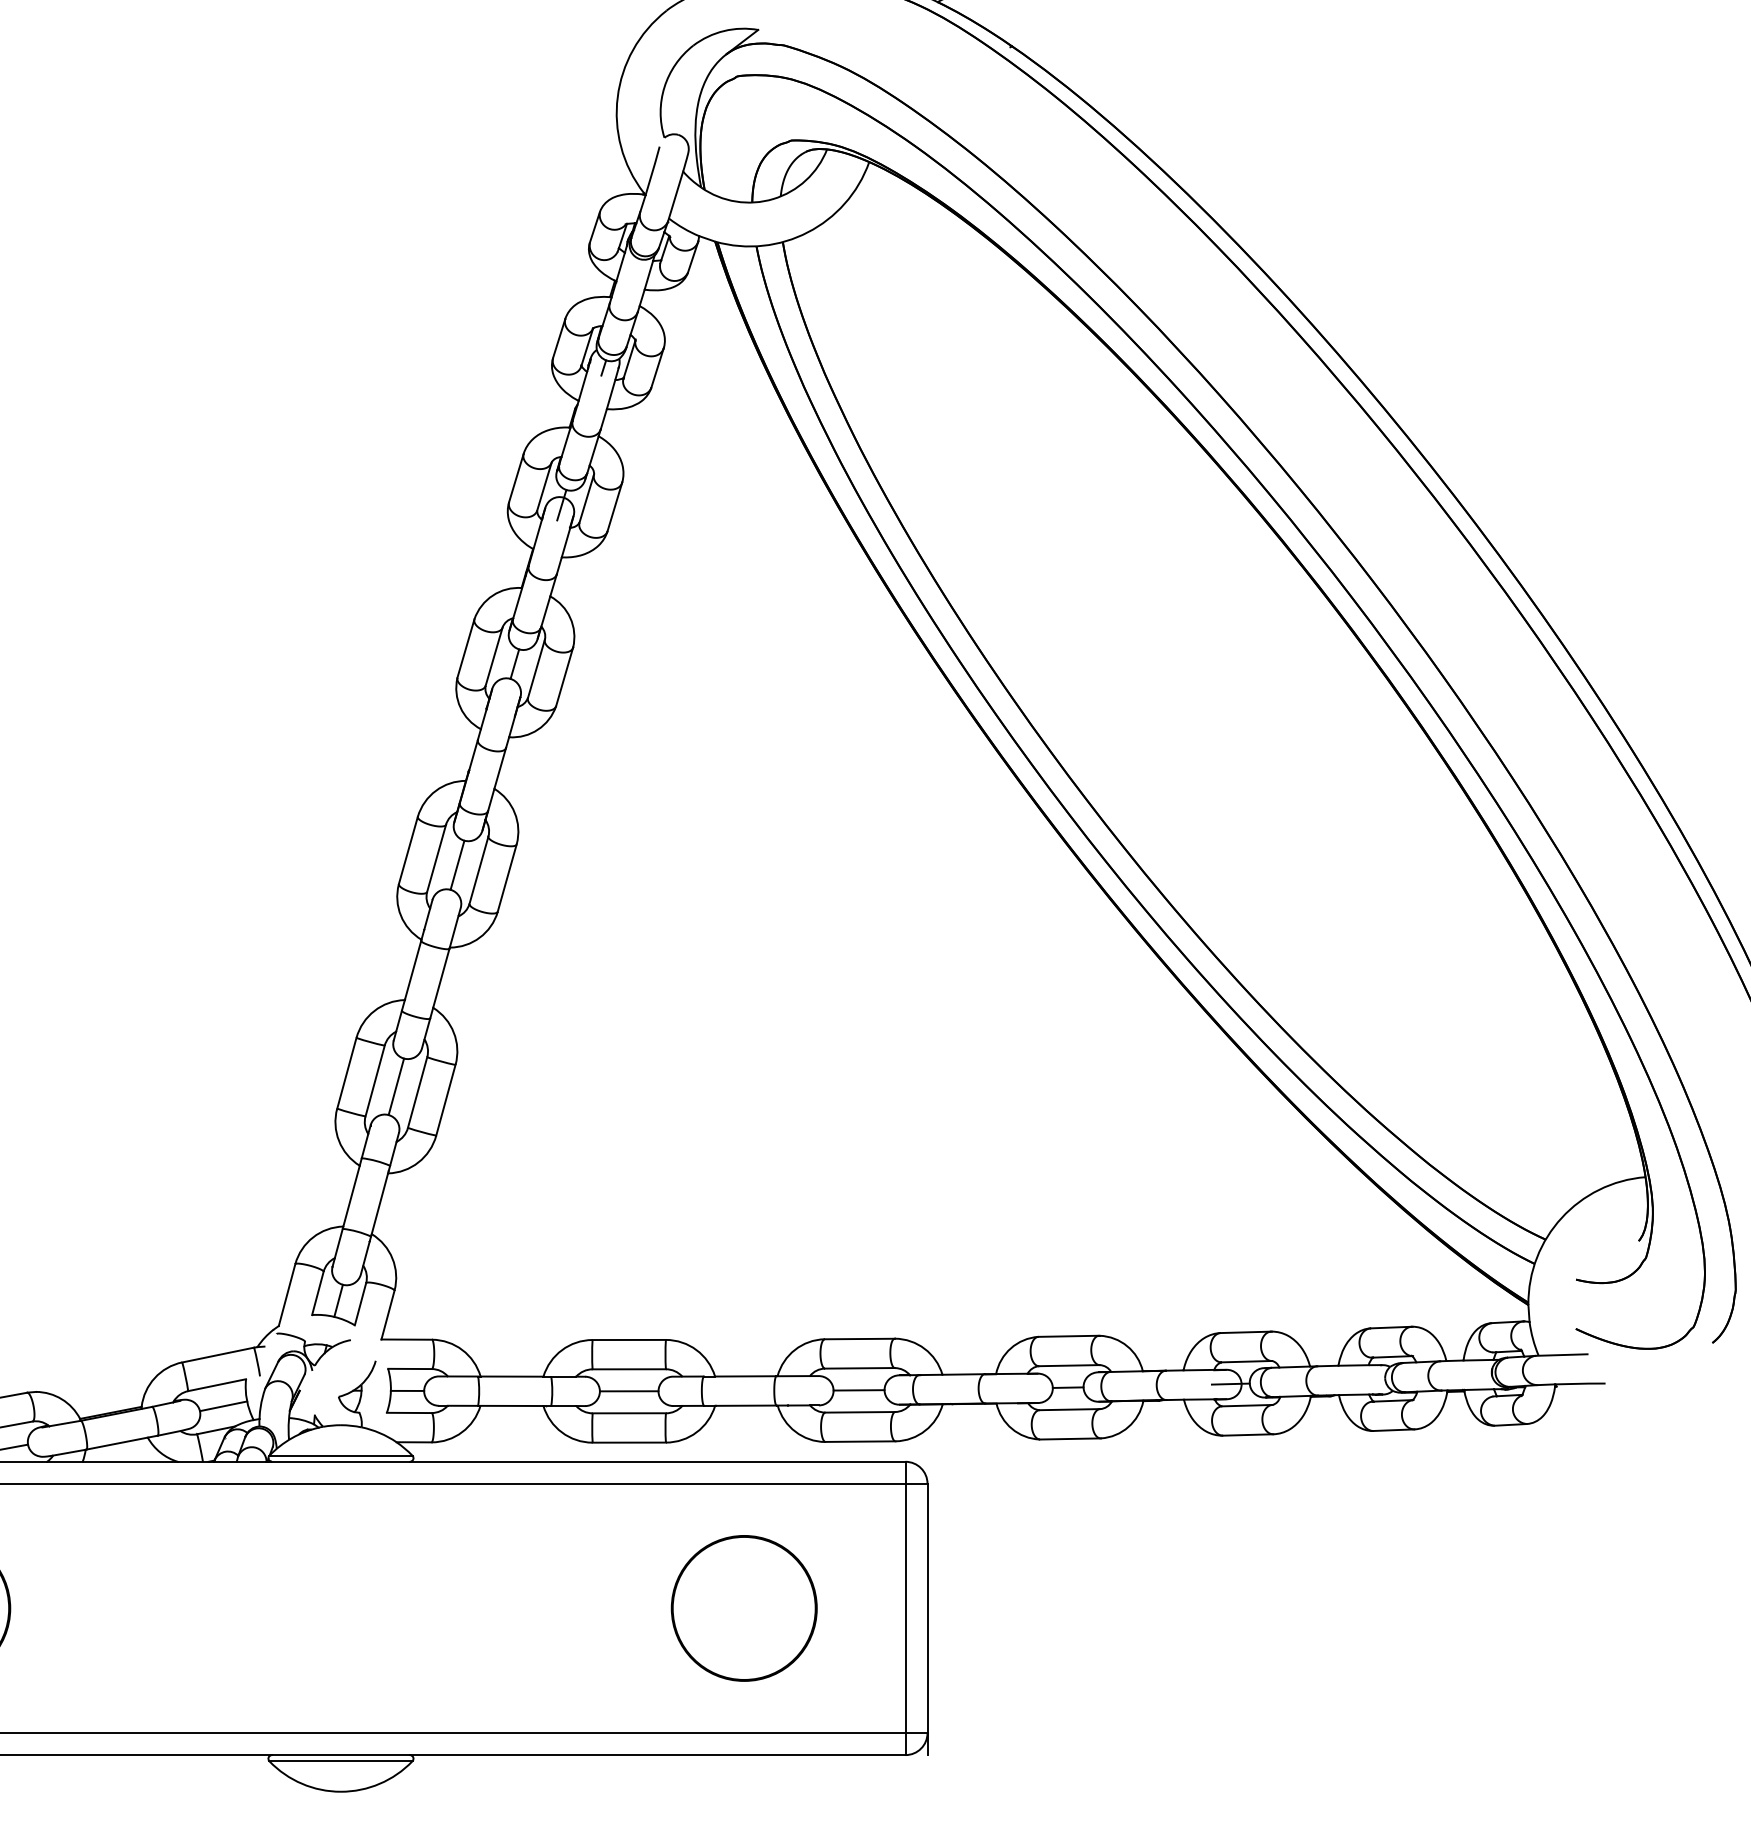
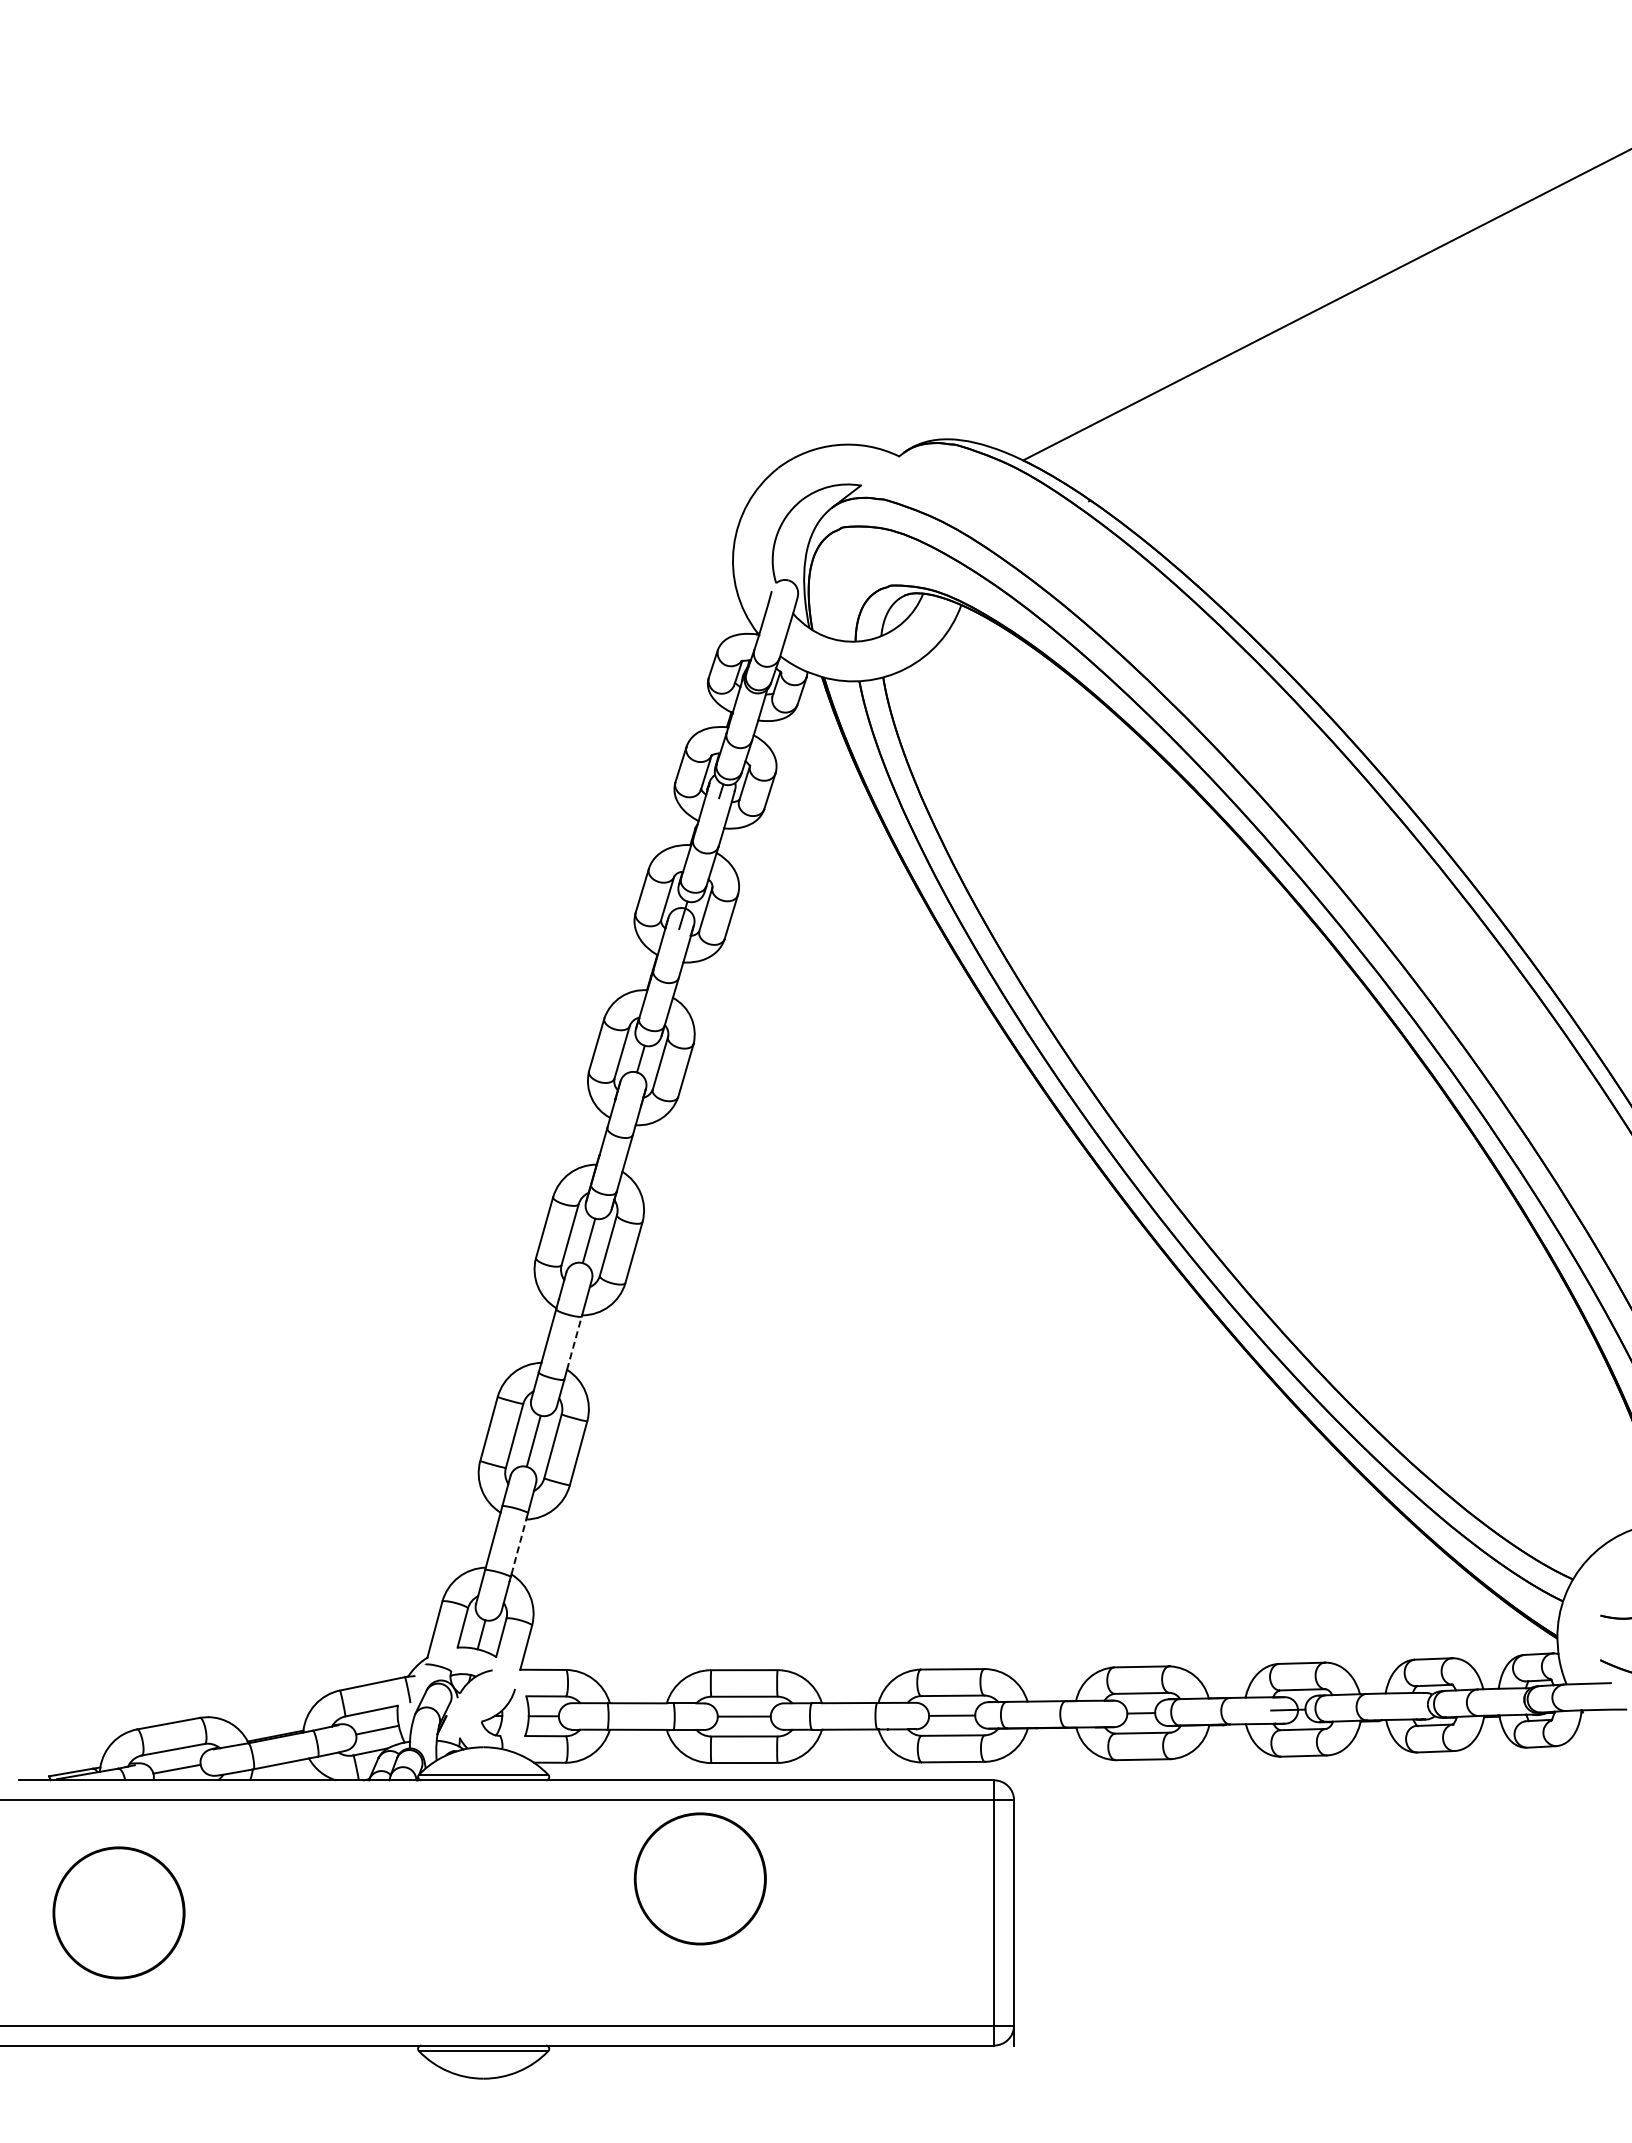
line: (441, 978) -> (574, 1343), solid -> dashed
line: (380, 1203) -> (519, 1546), solid -> dashed
circle: (743, 1607) -> (699, 1878), moved

